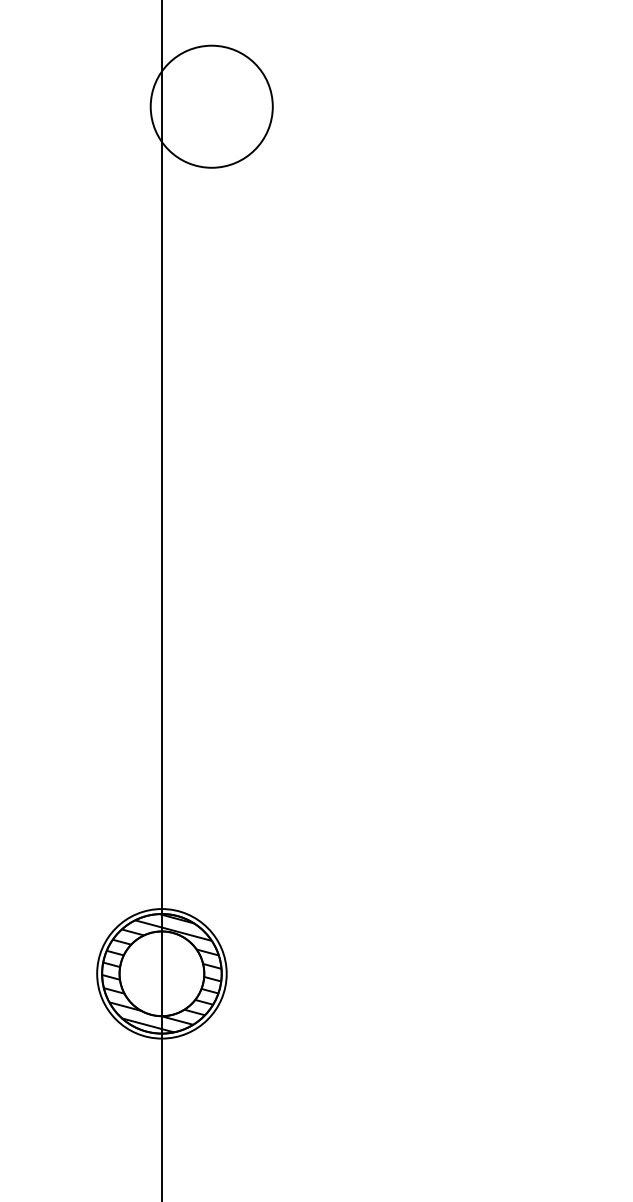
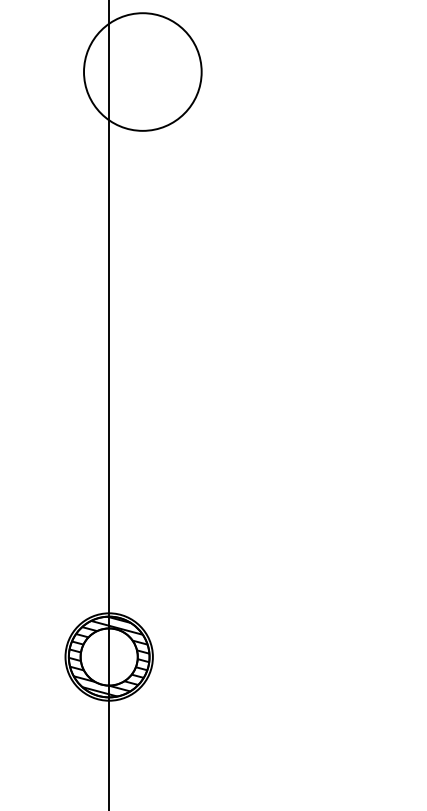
circle: (211, 105) -> (142, 71), size x1.43

